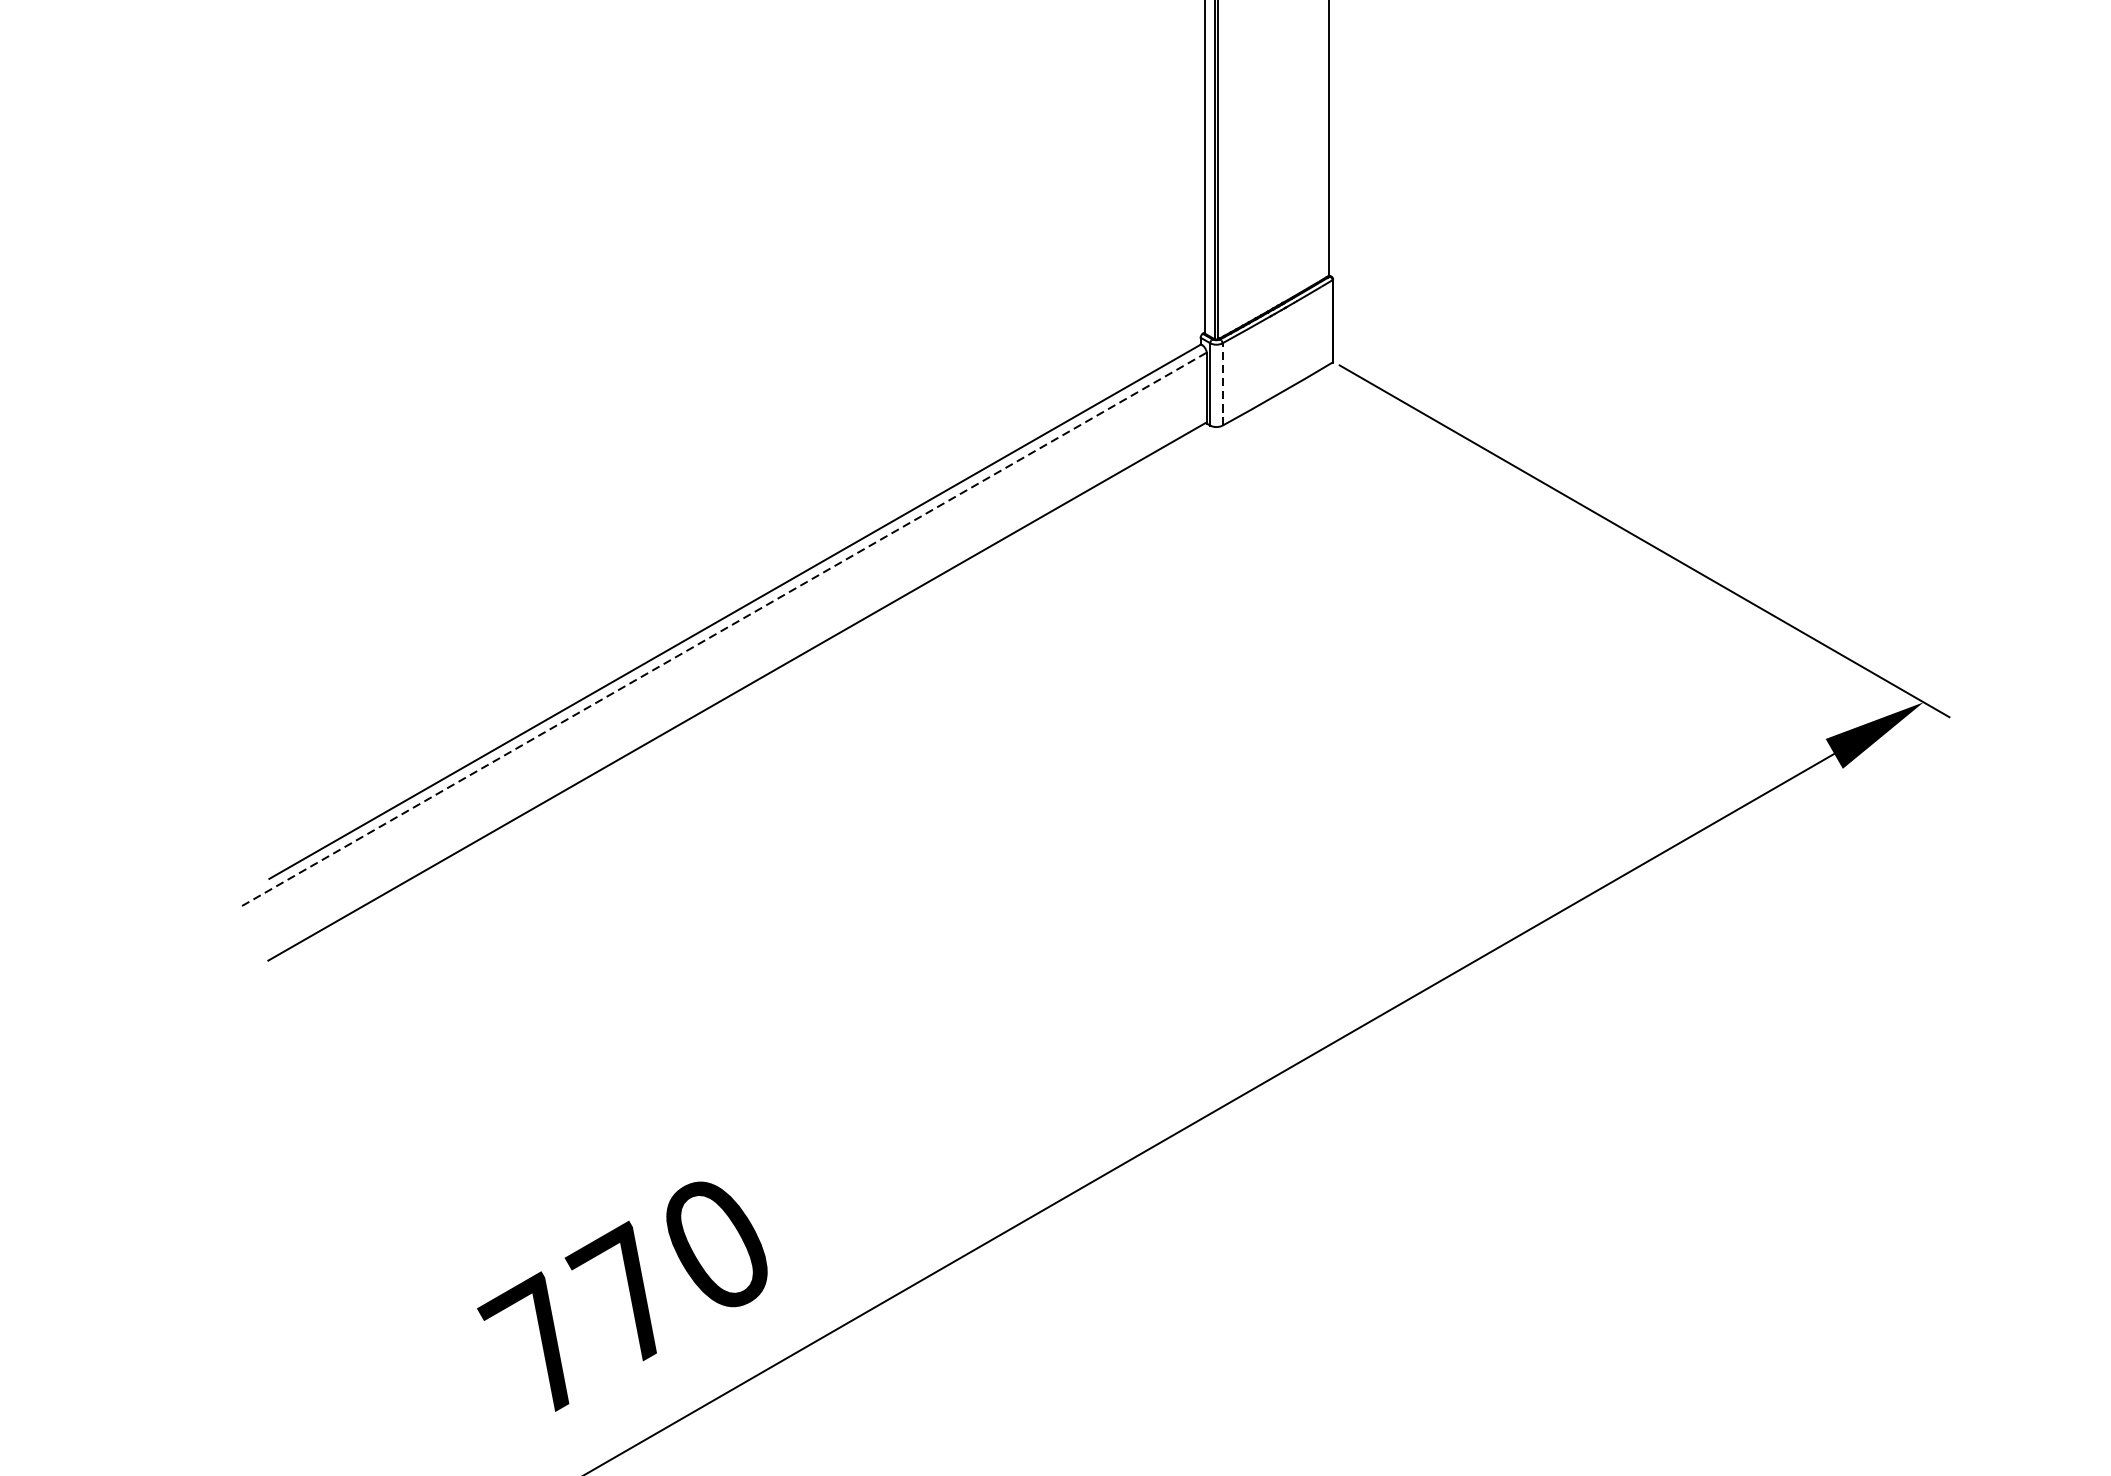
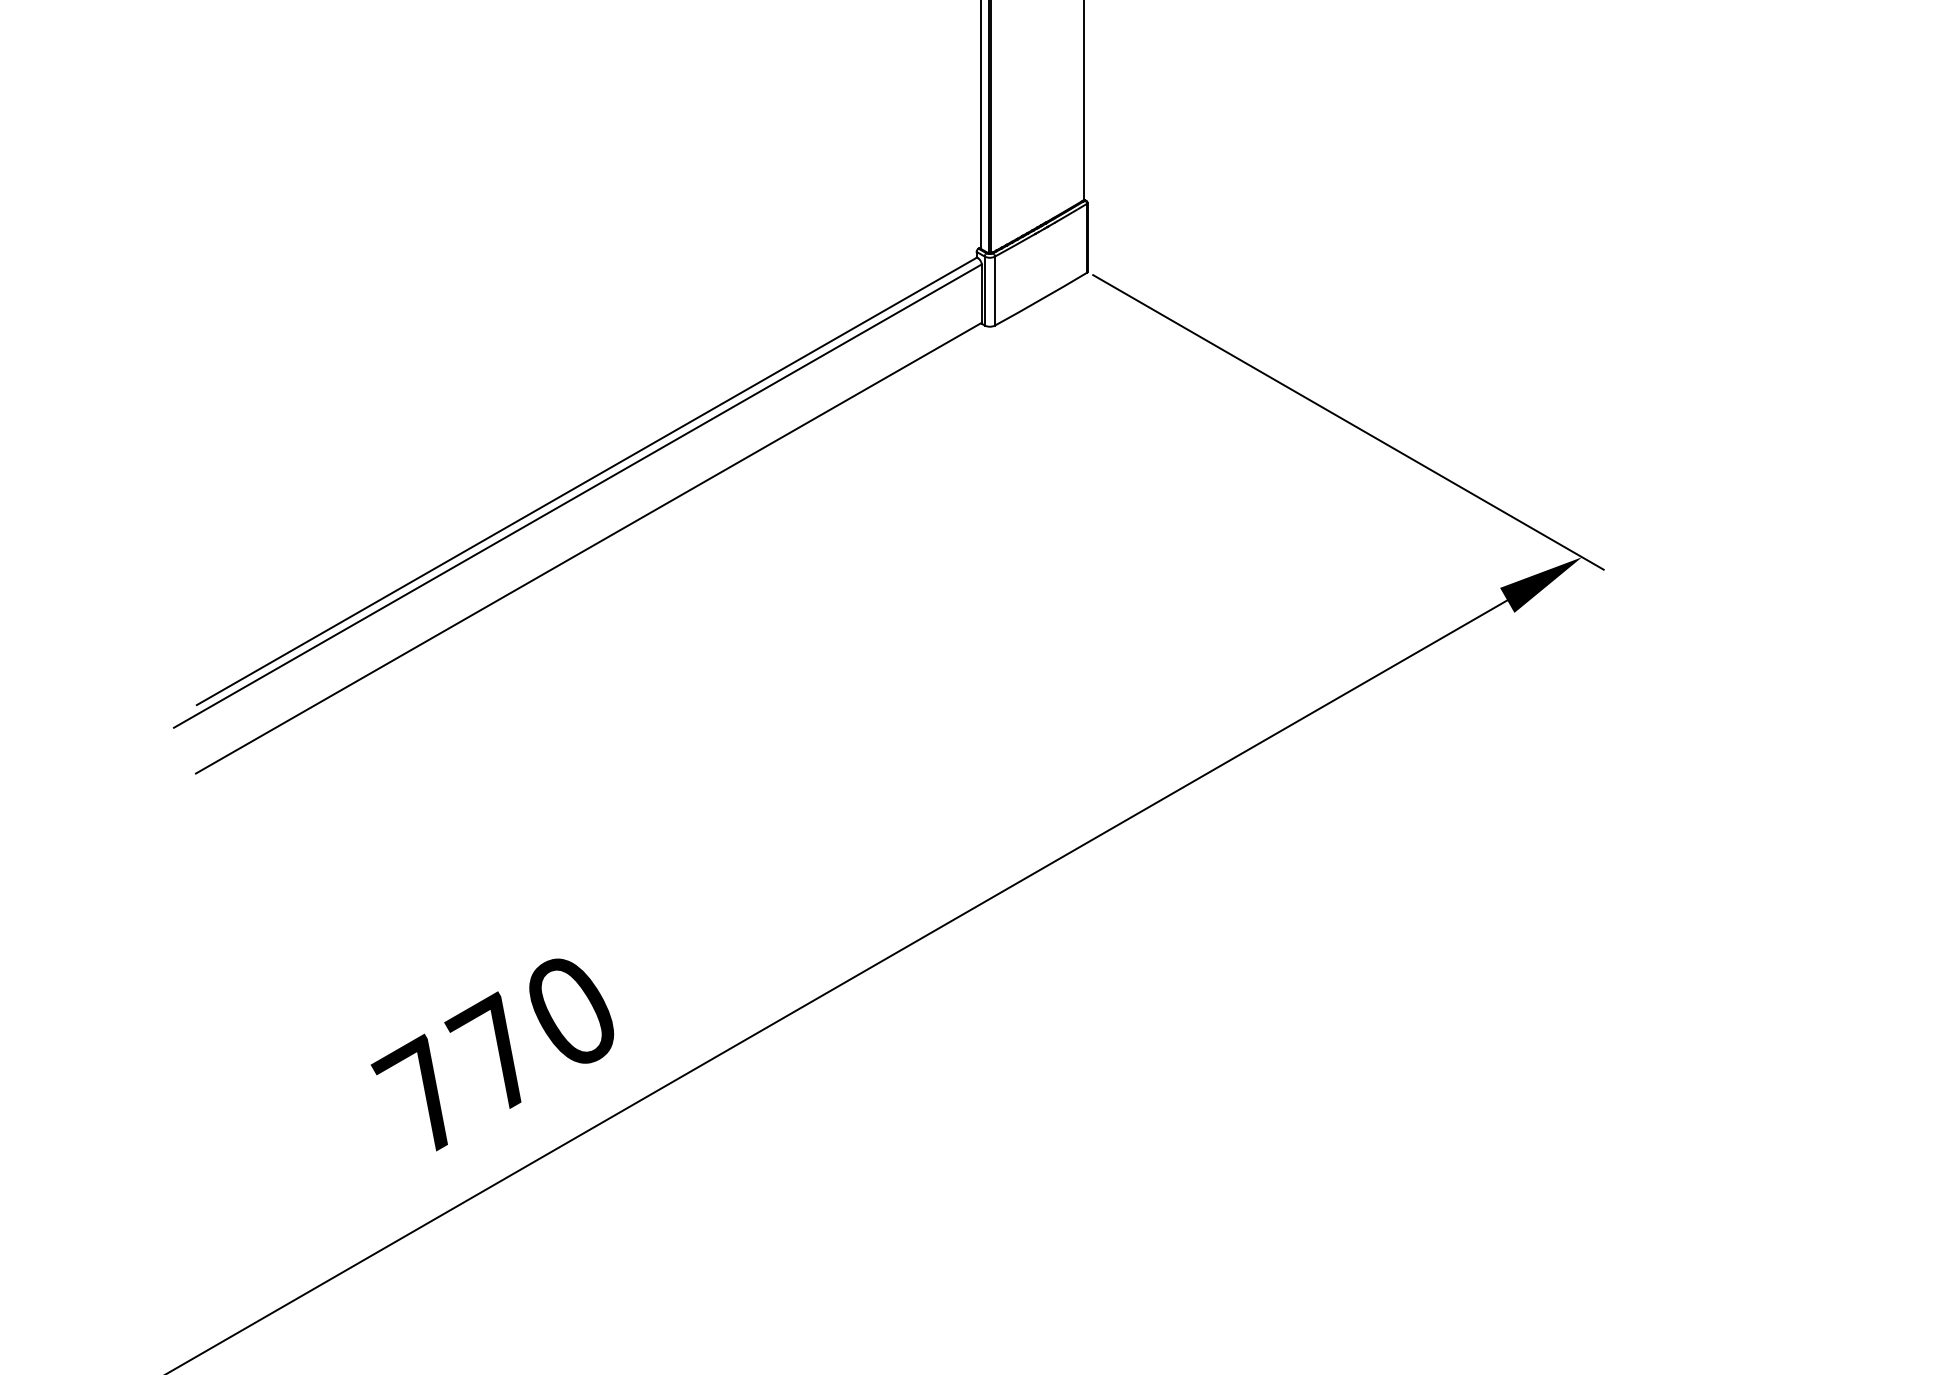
line: (1223, 383) -> (995, 290), dashed -> solid
line: (723, 629) -> (577, 496), dashed -> solid

